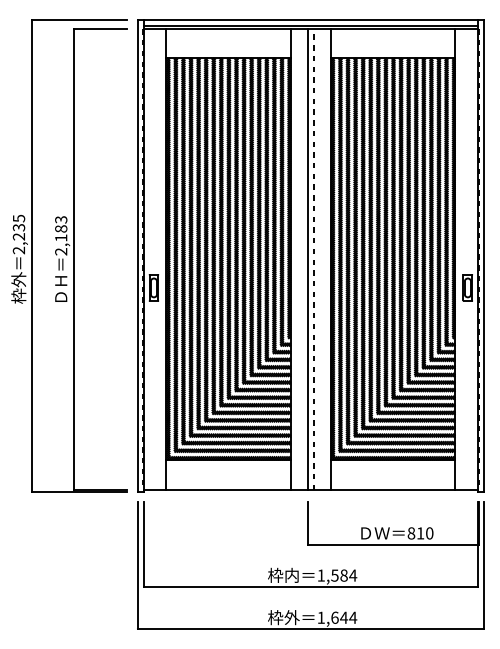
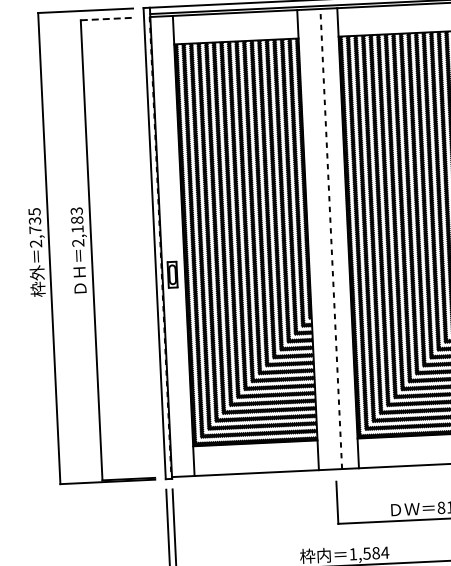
line: (101, 29) -> (108, 19), solid -> dashed
text: (18, 236) -> (34, 229), 2,235 -> 2,735
line: (307, 259) -> (324, 239), removed

